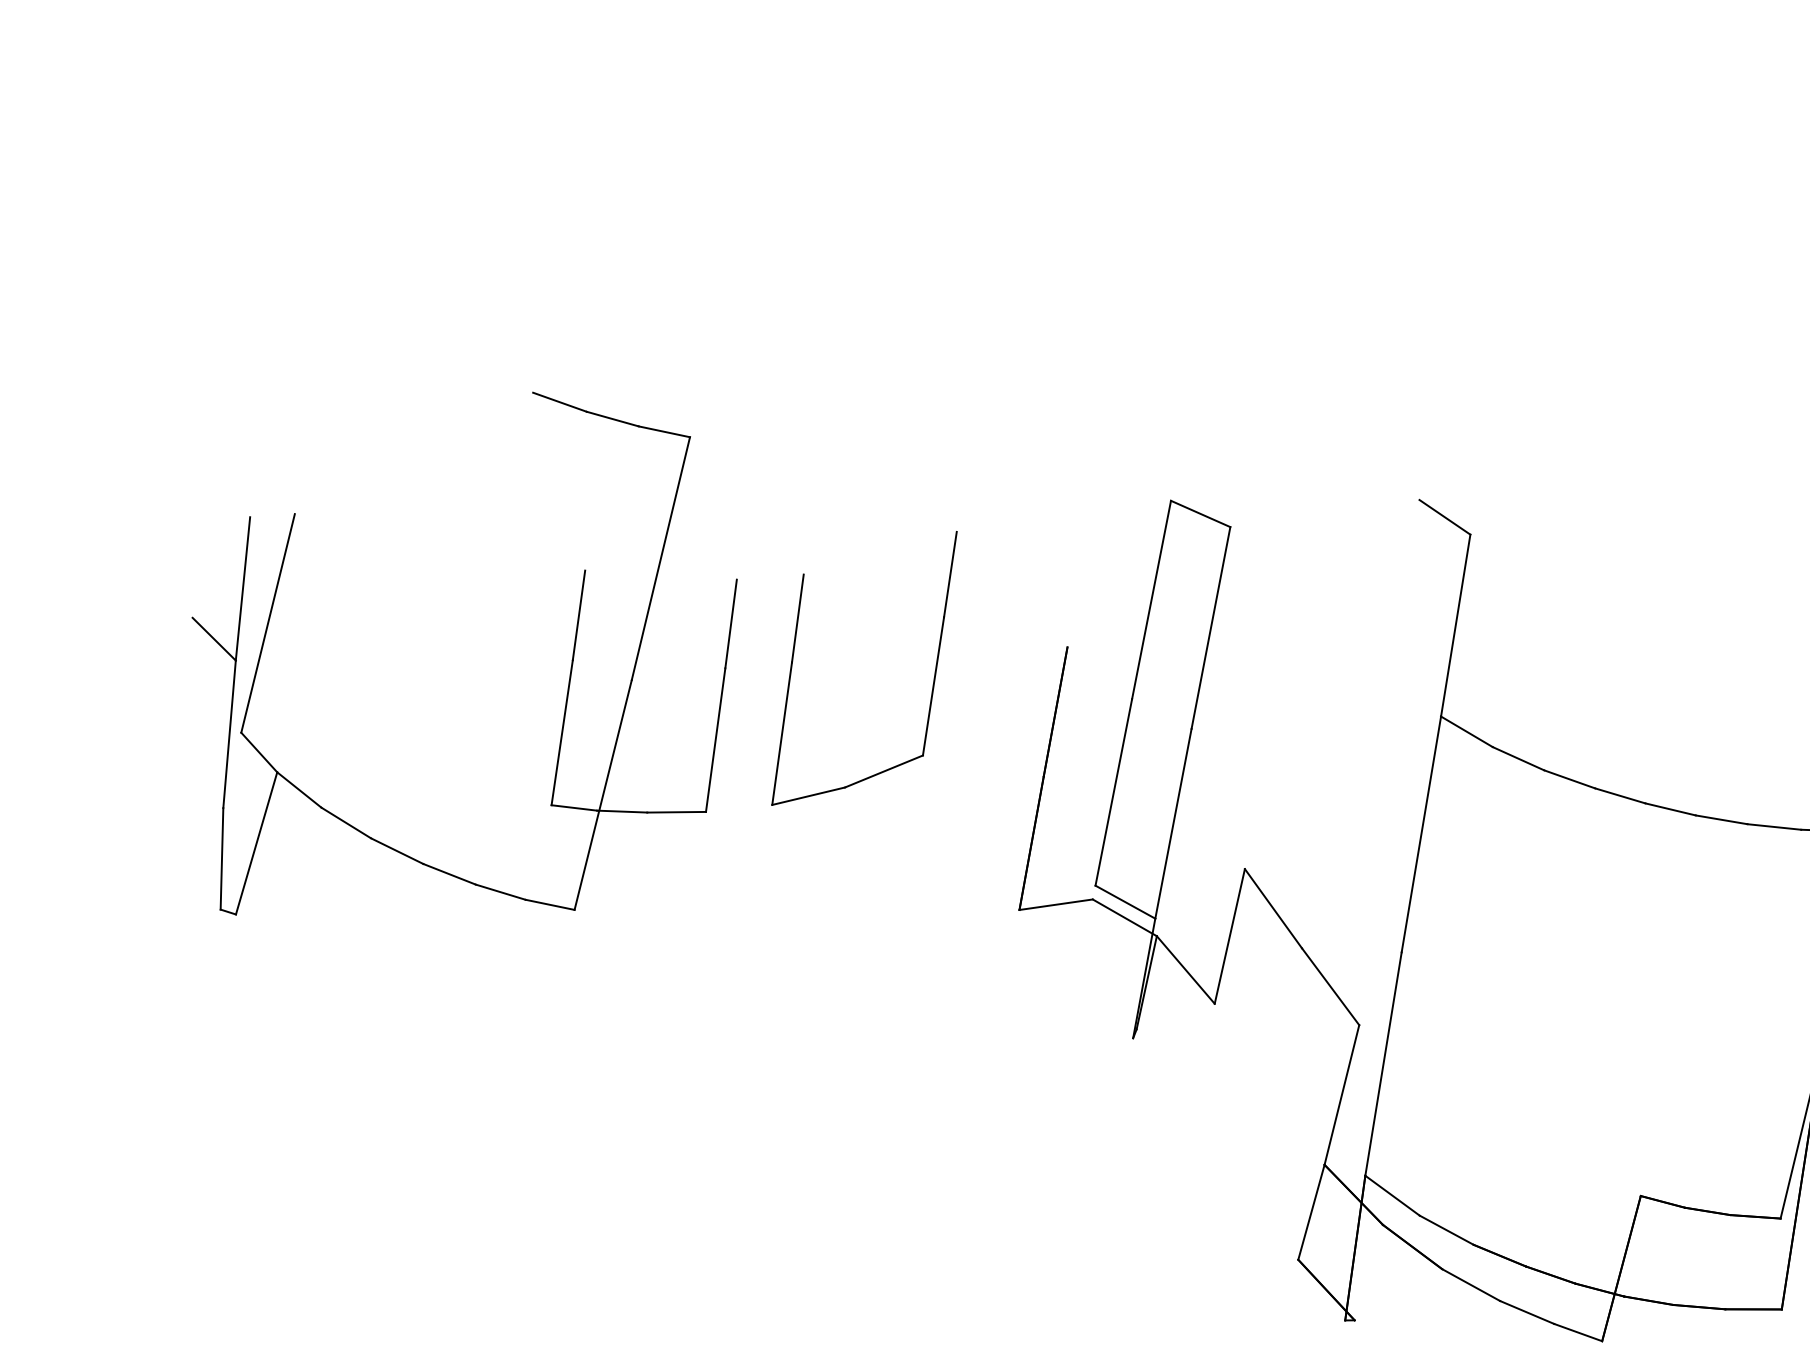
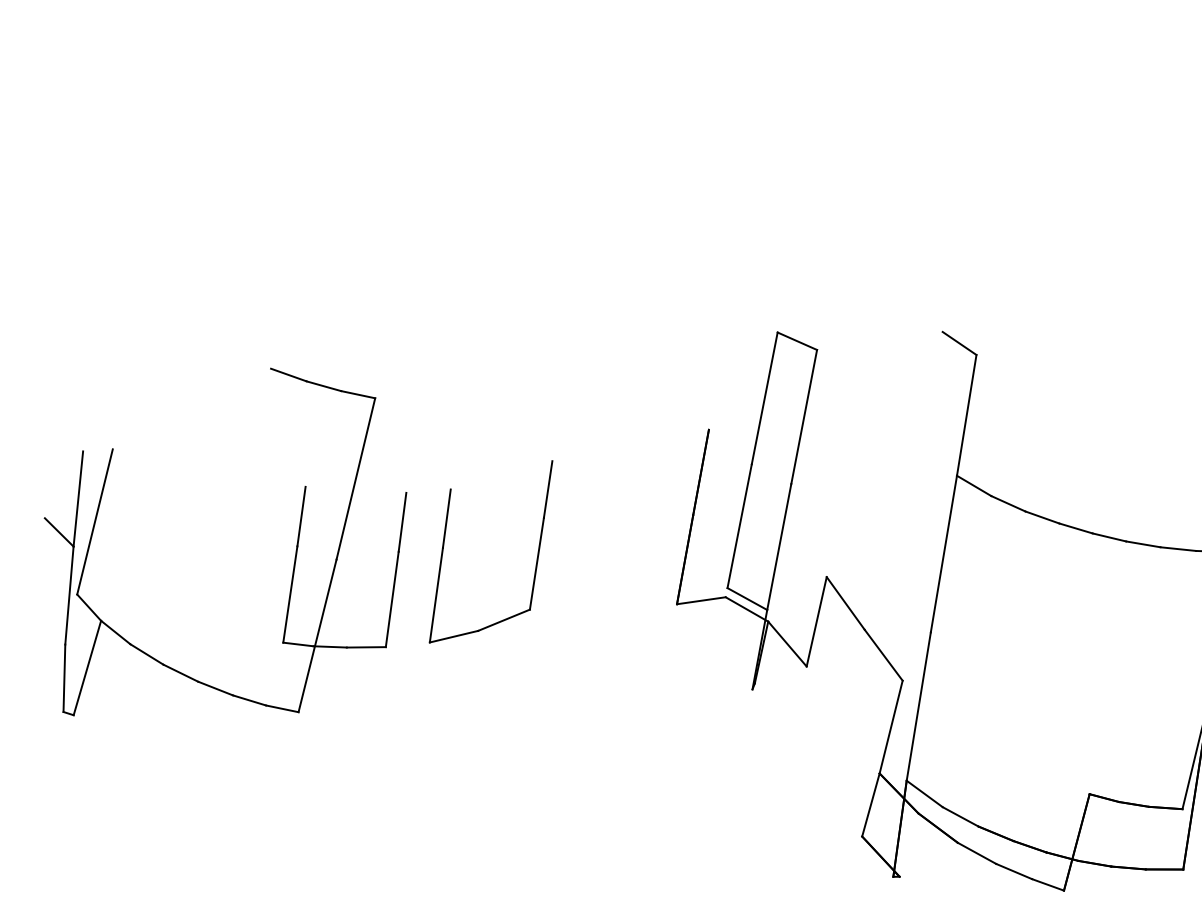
part: (574, 652) -> (298, 541), moved

